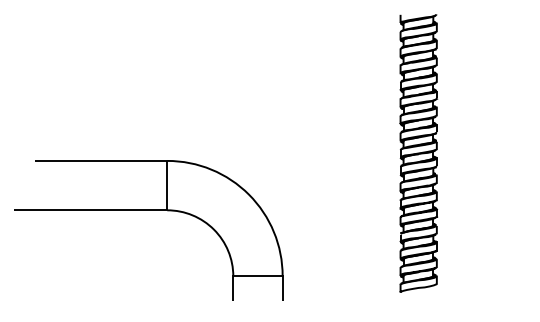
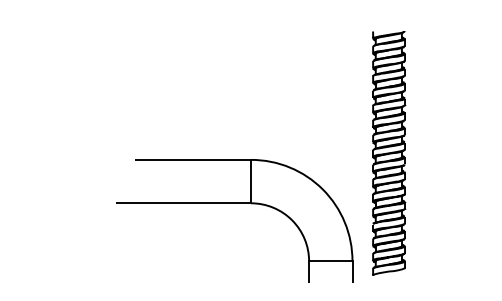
part: (148, 210) -> (234, 203), moved

